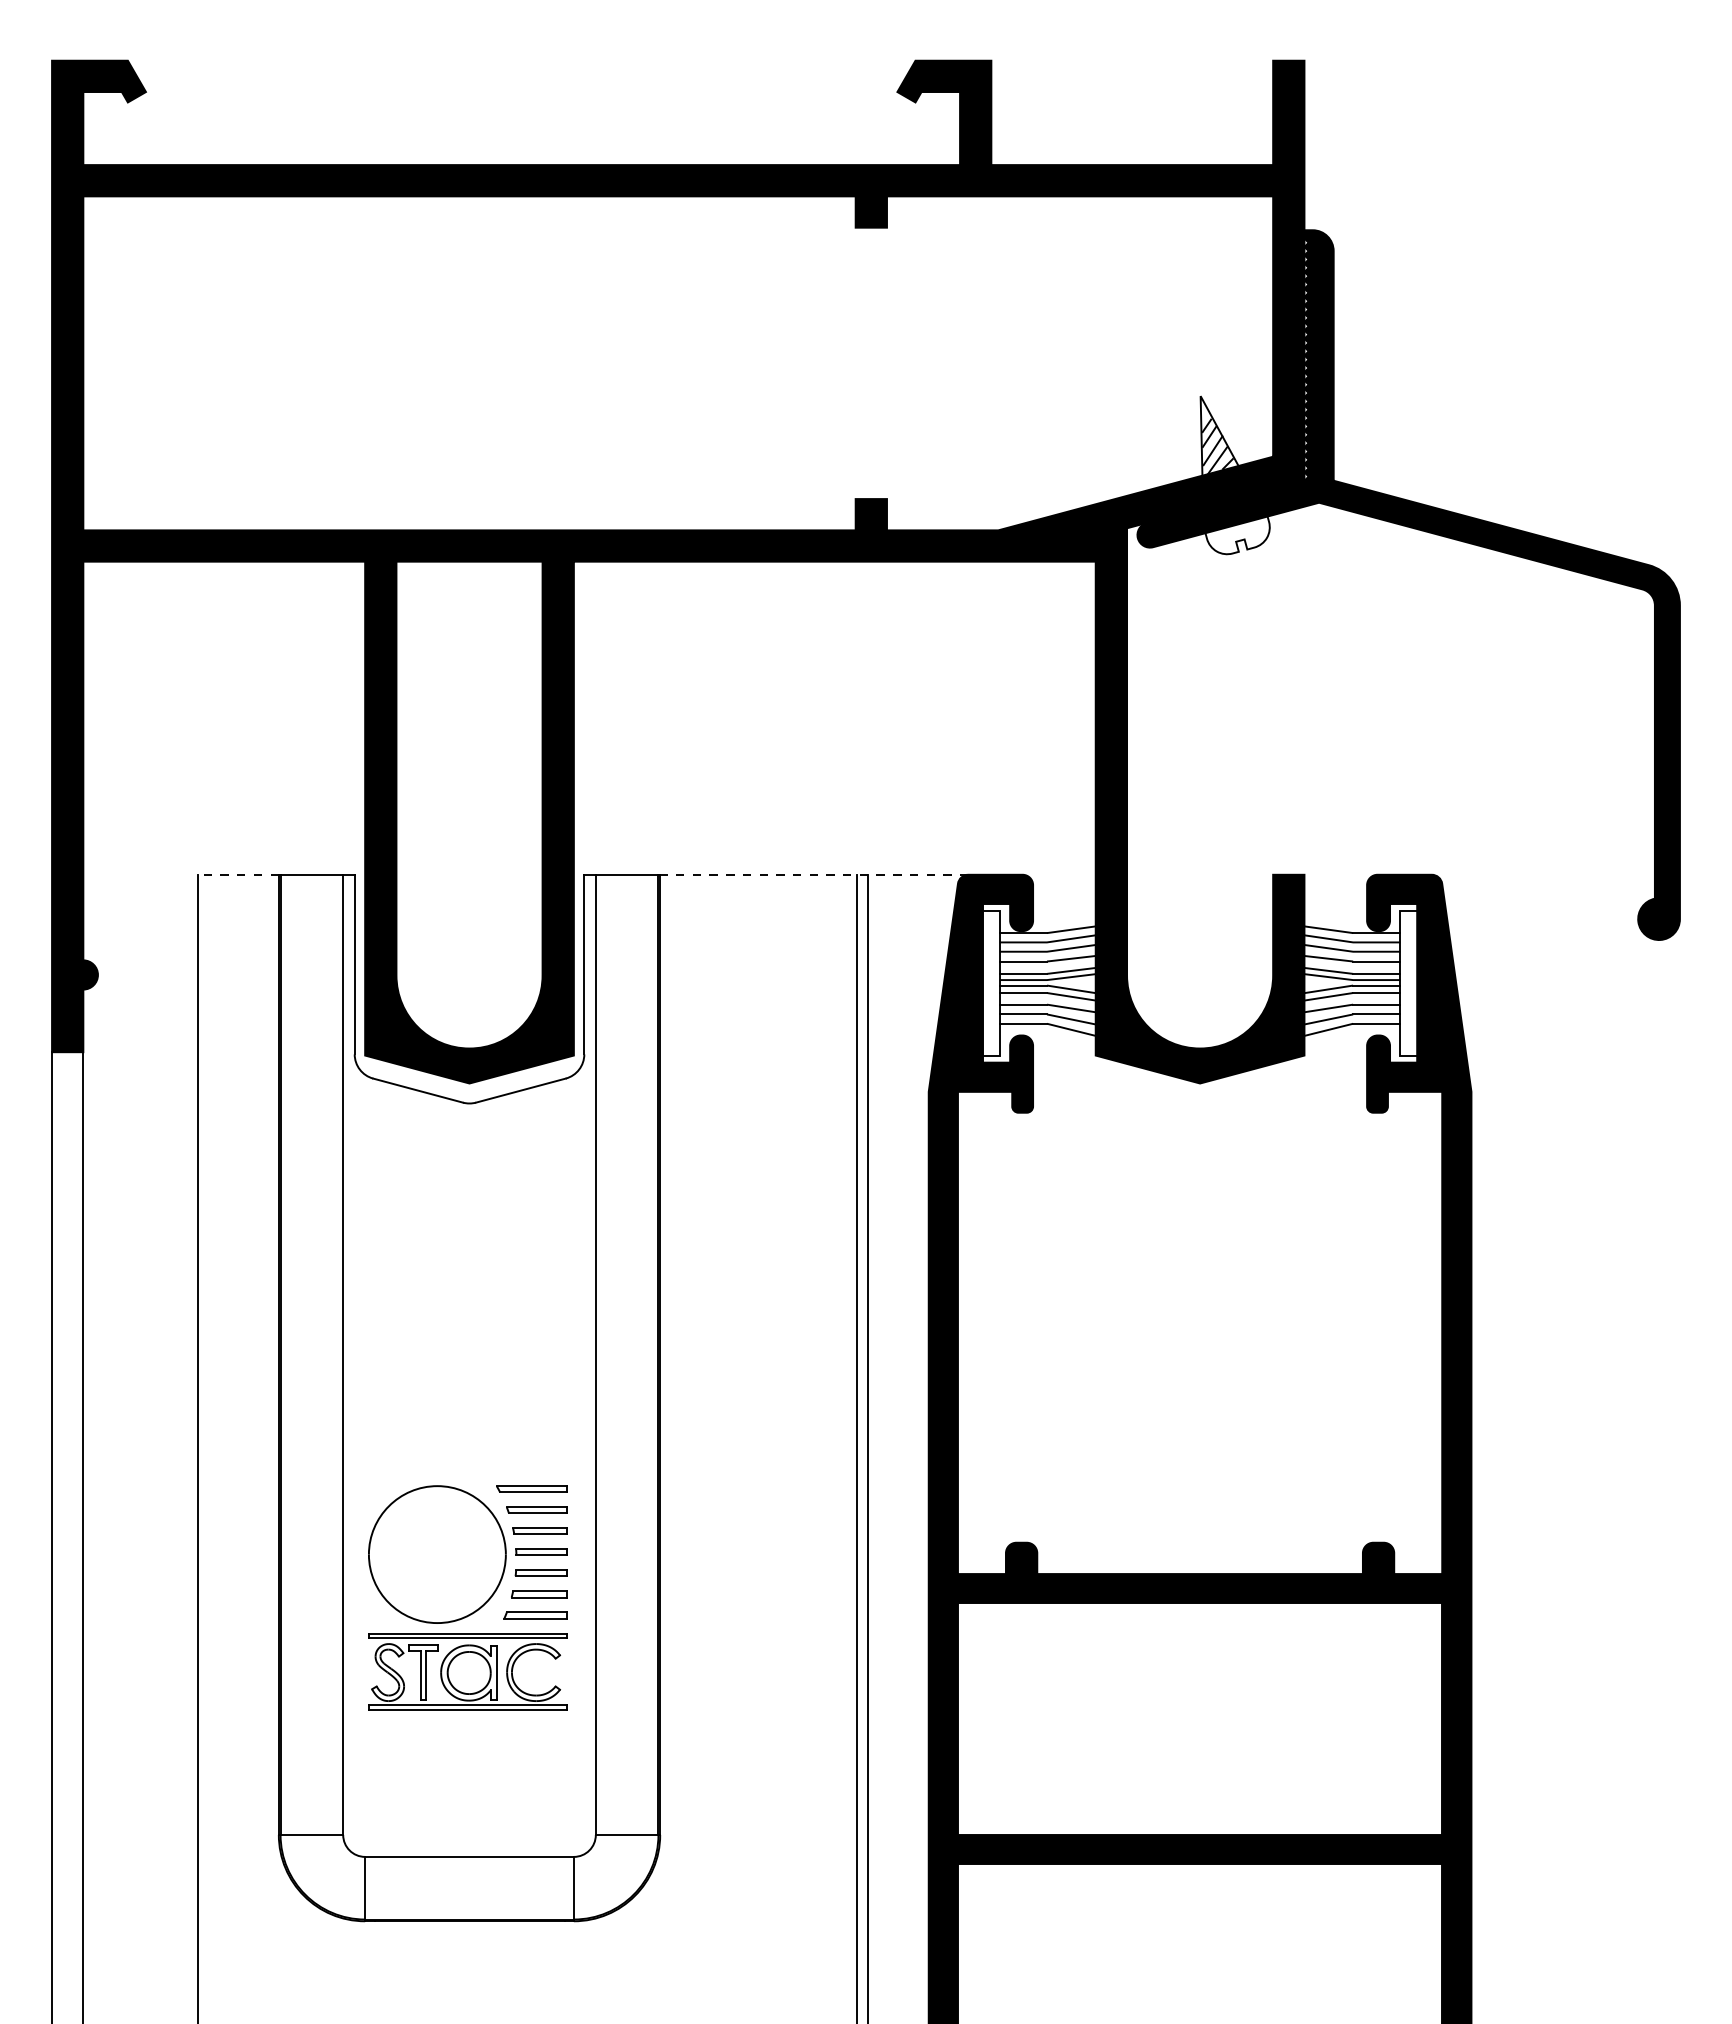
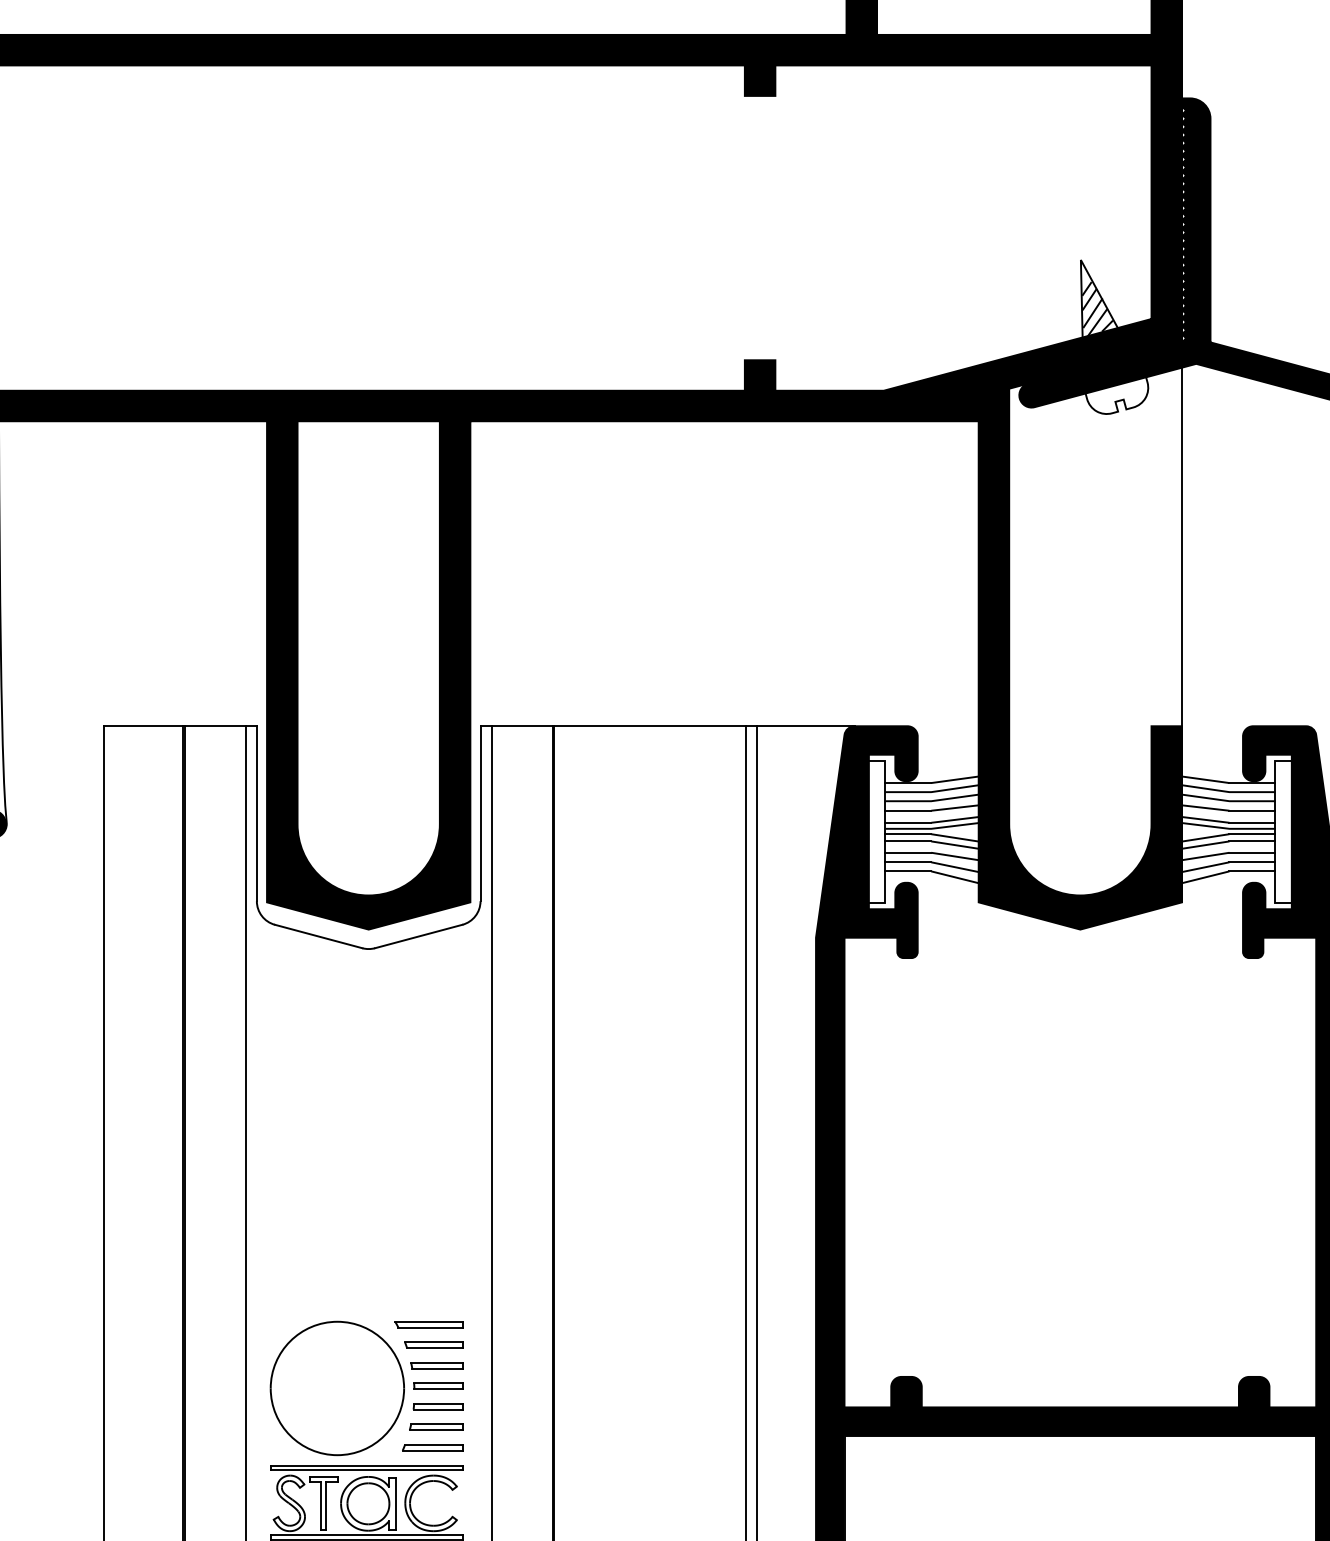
line: (1304, 690) -> (1182, 546), added
line: (238, 874) -> (143, 725), dashed -> solid
line: (813, 874) -> (703, 725), dashed -> solid

